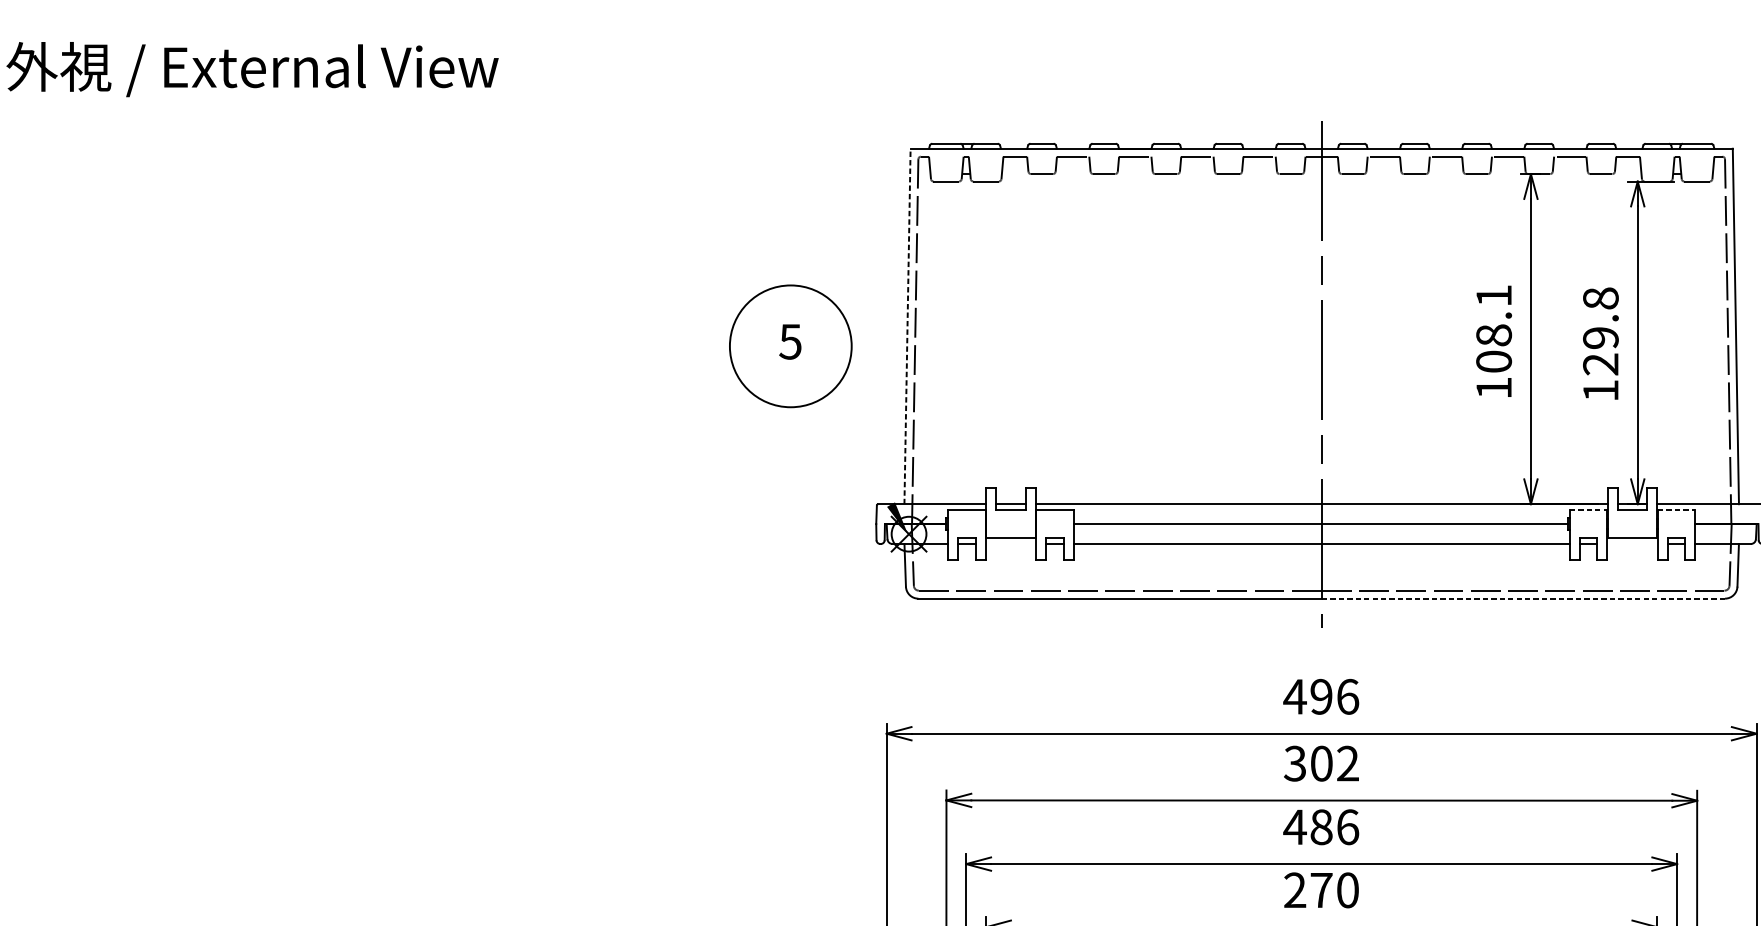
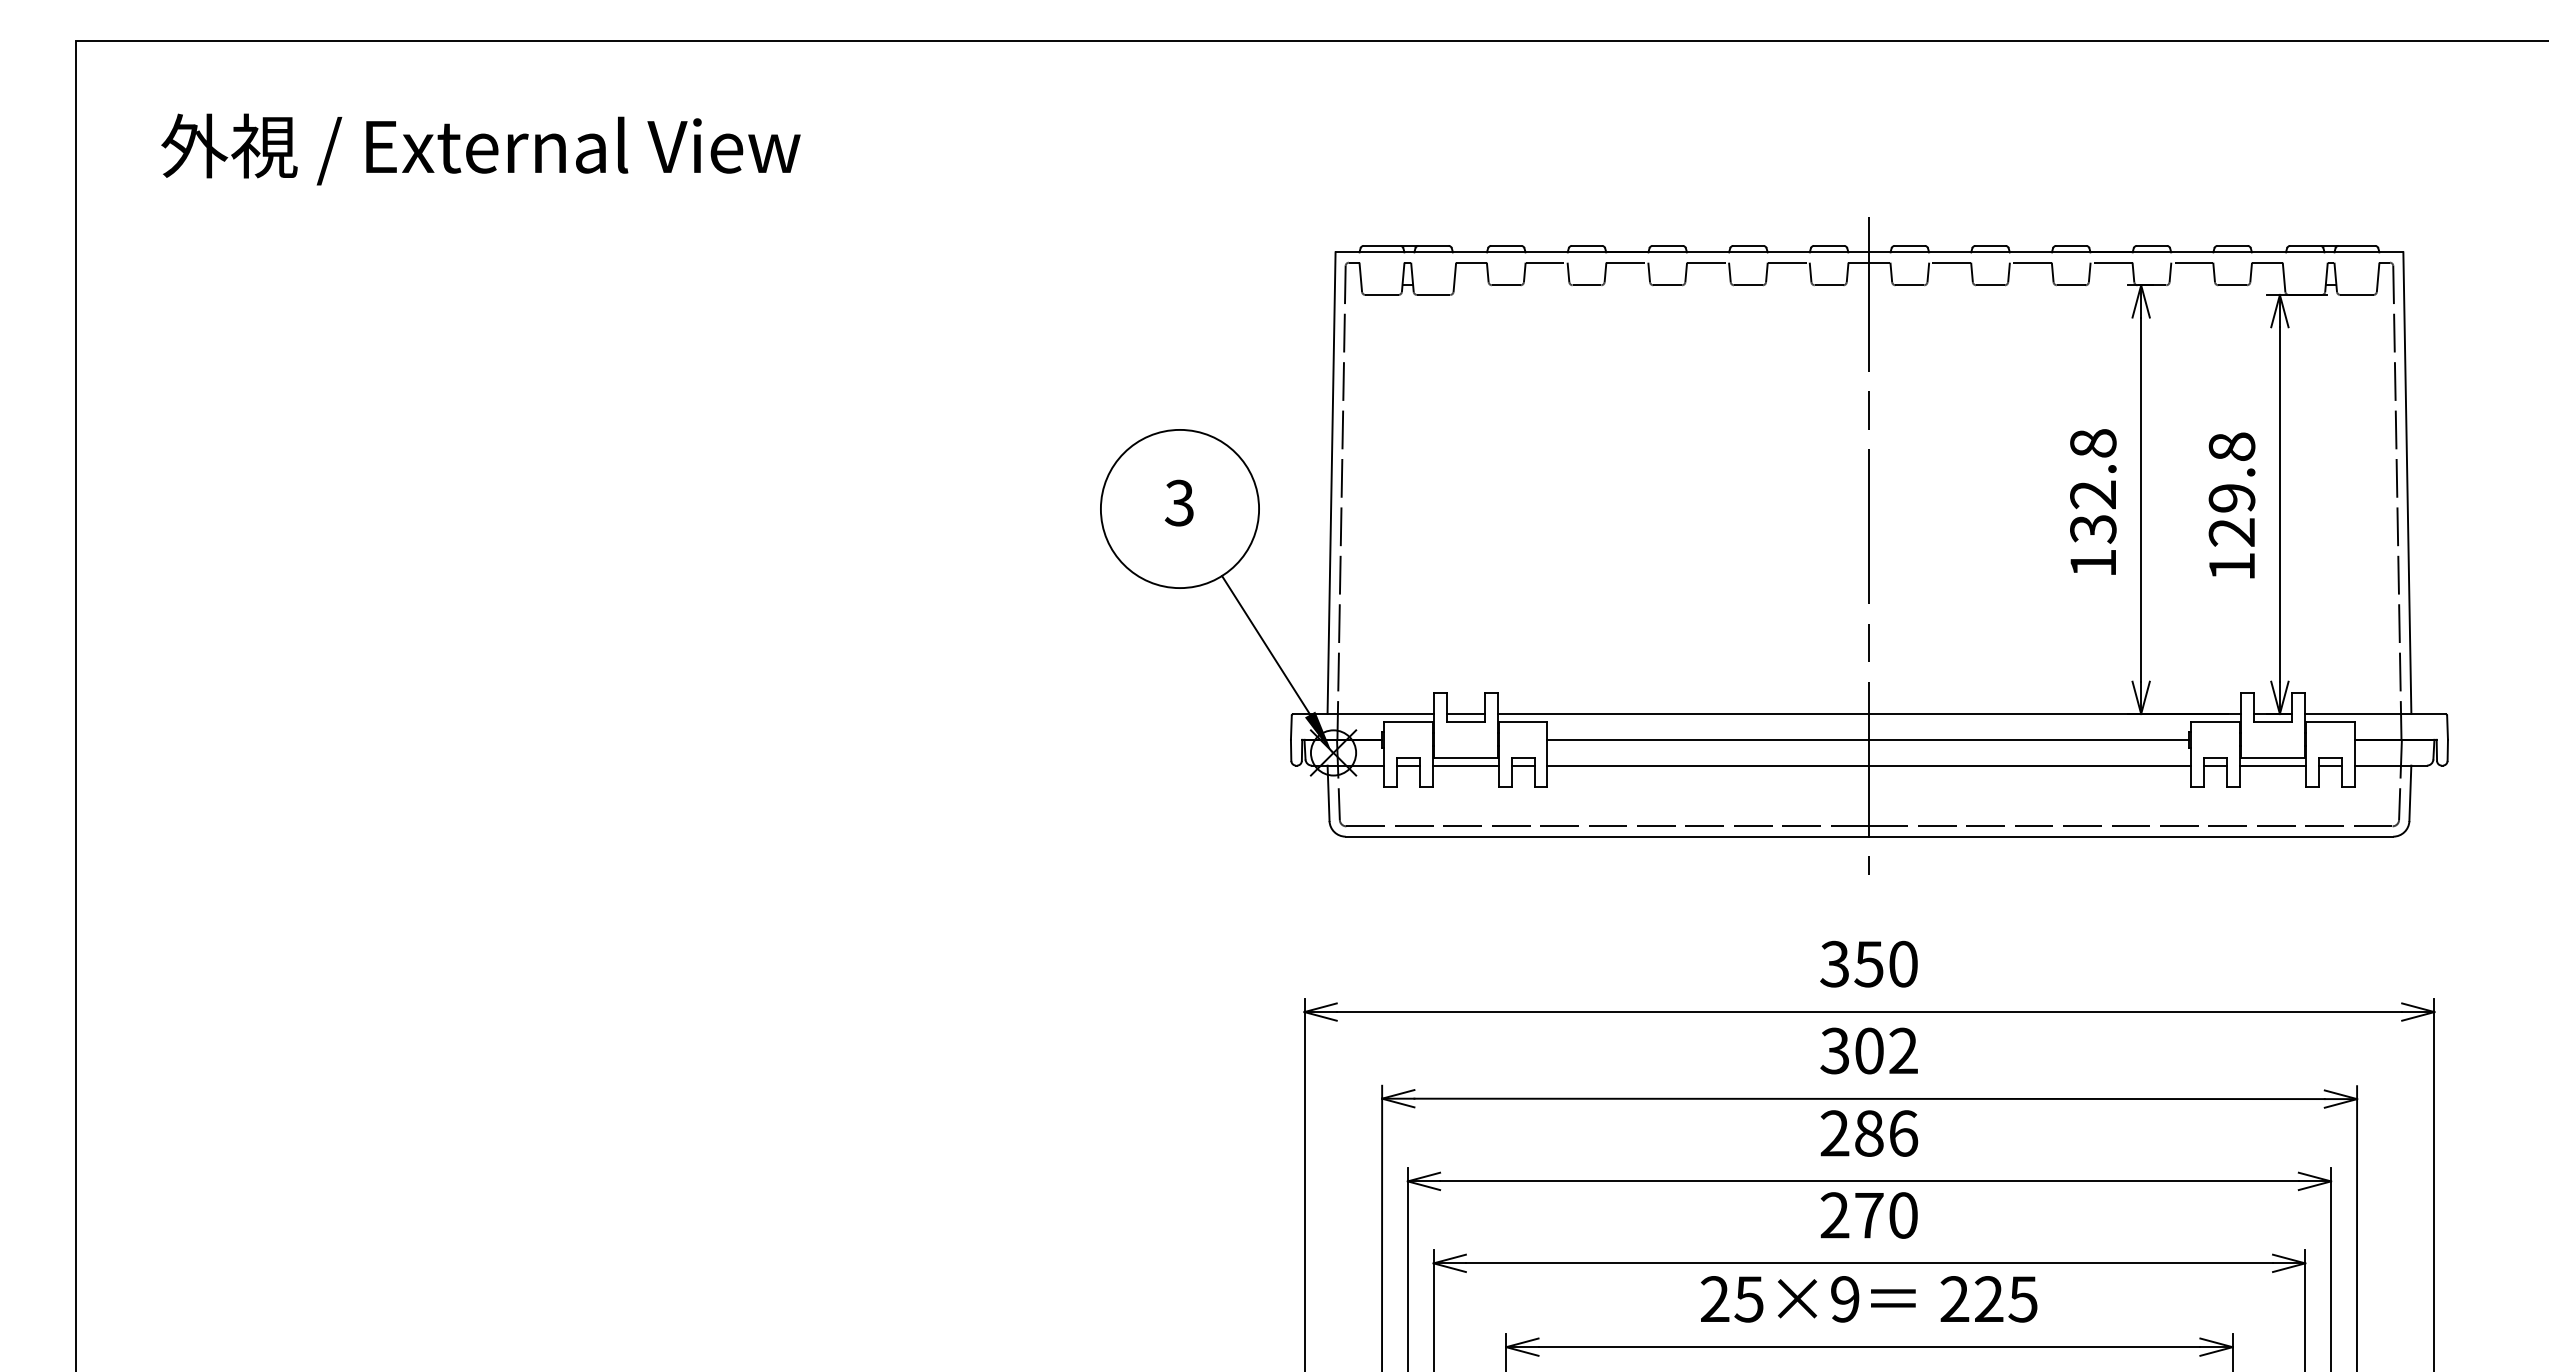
line: (907, 326) -> (1331, 483), dashed -> solid
text: (1494, 329) -> (2093, 486), 108.1 -> 132.8
text: (789, 341) -> (1178, 502), 5 -> 3
line: (857, 451) -> (1266, 645), added
line: (1588, 510) -> (2216, 722), dashed -> solid
line: (1676, 510) -> (2330, 722), dashed -> solid
line: (1010, 543) -> (1465, 765), added
line: (1632, 543) -> (2272, 765), added
line: (1523, 598) -> (2131, 836), dashed -> solid
text: (1320, 696) -> (1868, 963), 496 -> 350
text: (1294, 827) -> (1834, 1133), 486 -> 286

